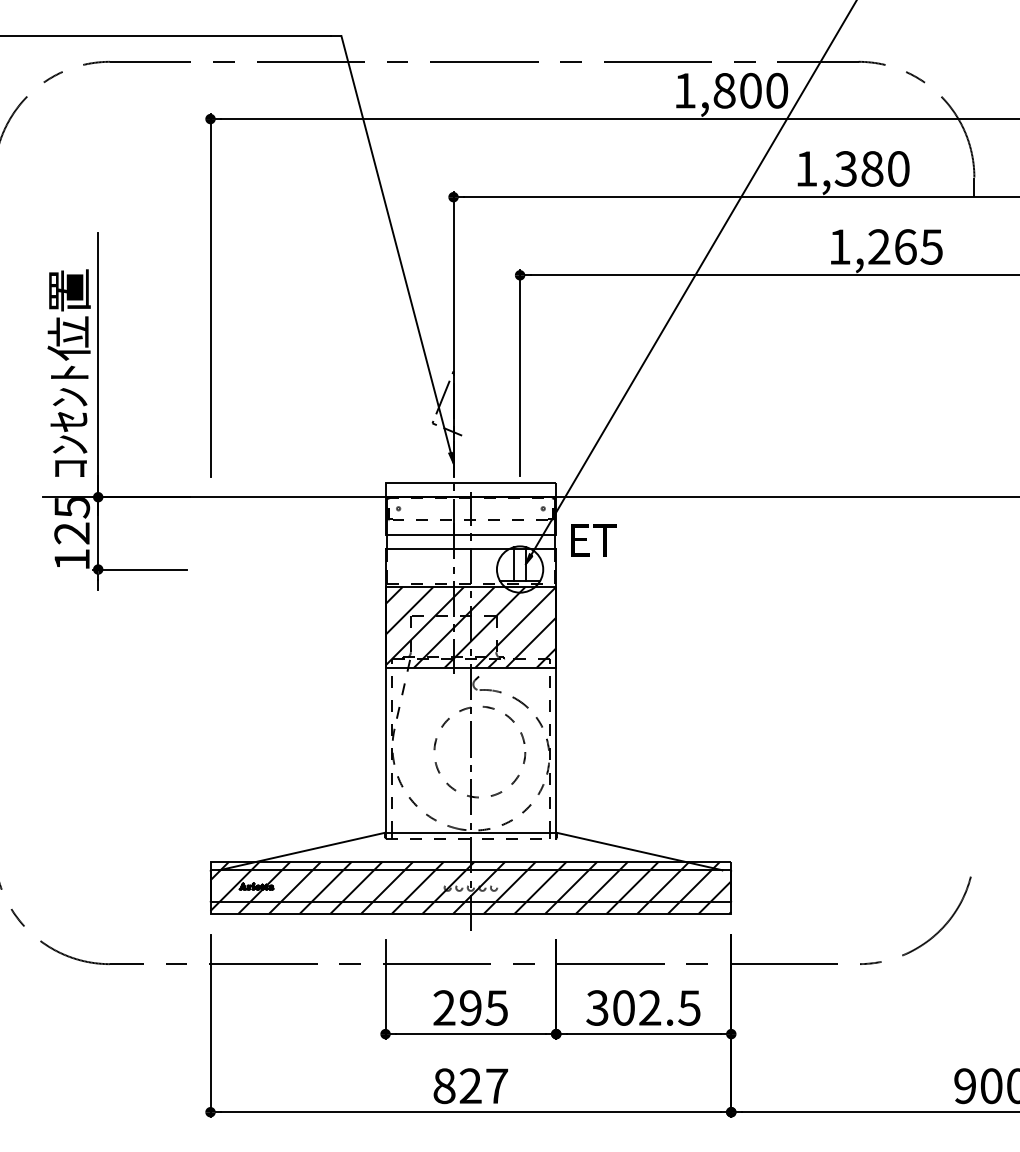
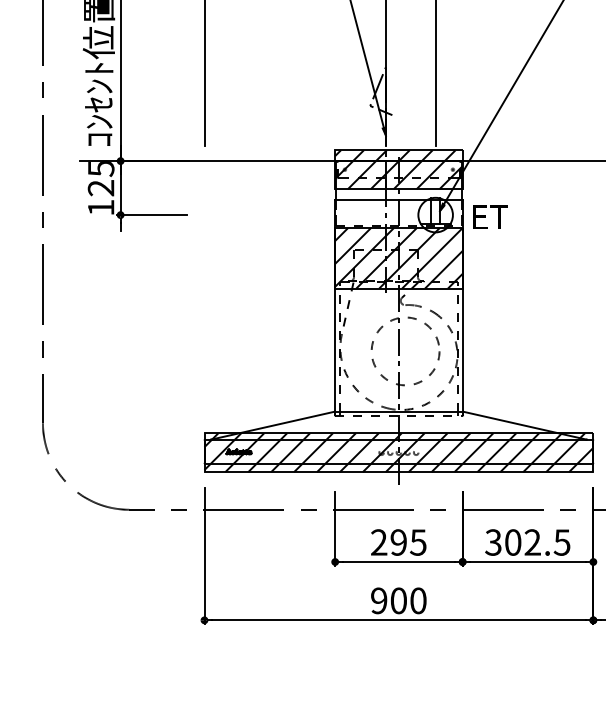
hatch: (470, 508) -> (398, 169), added
text: (593, 540) -> (490, 217), moved
text: (470, 1086) -> (398, 601), 827 -> 900

